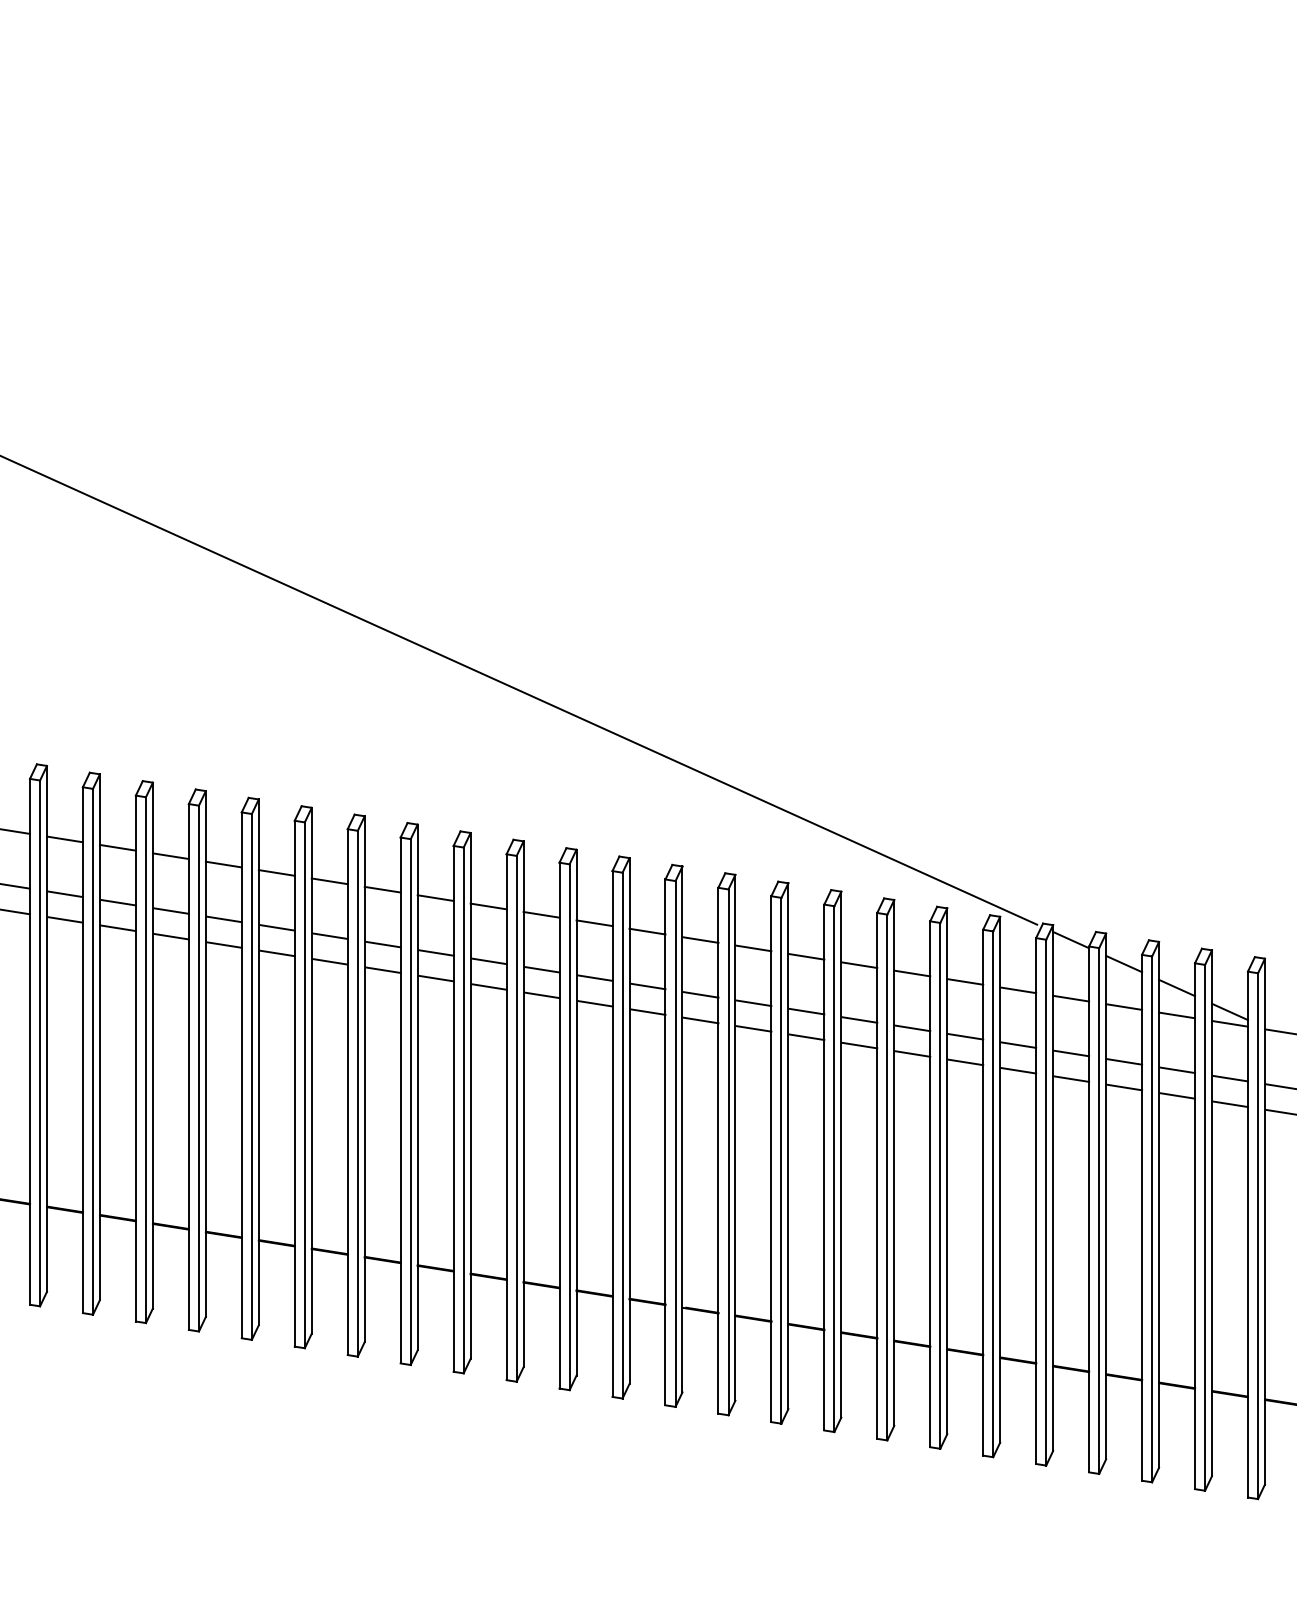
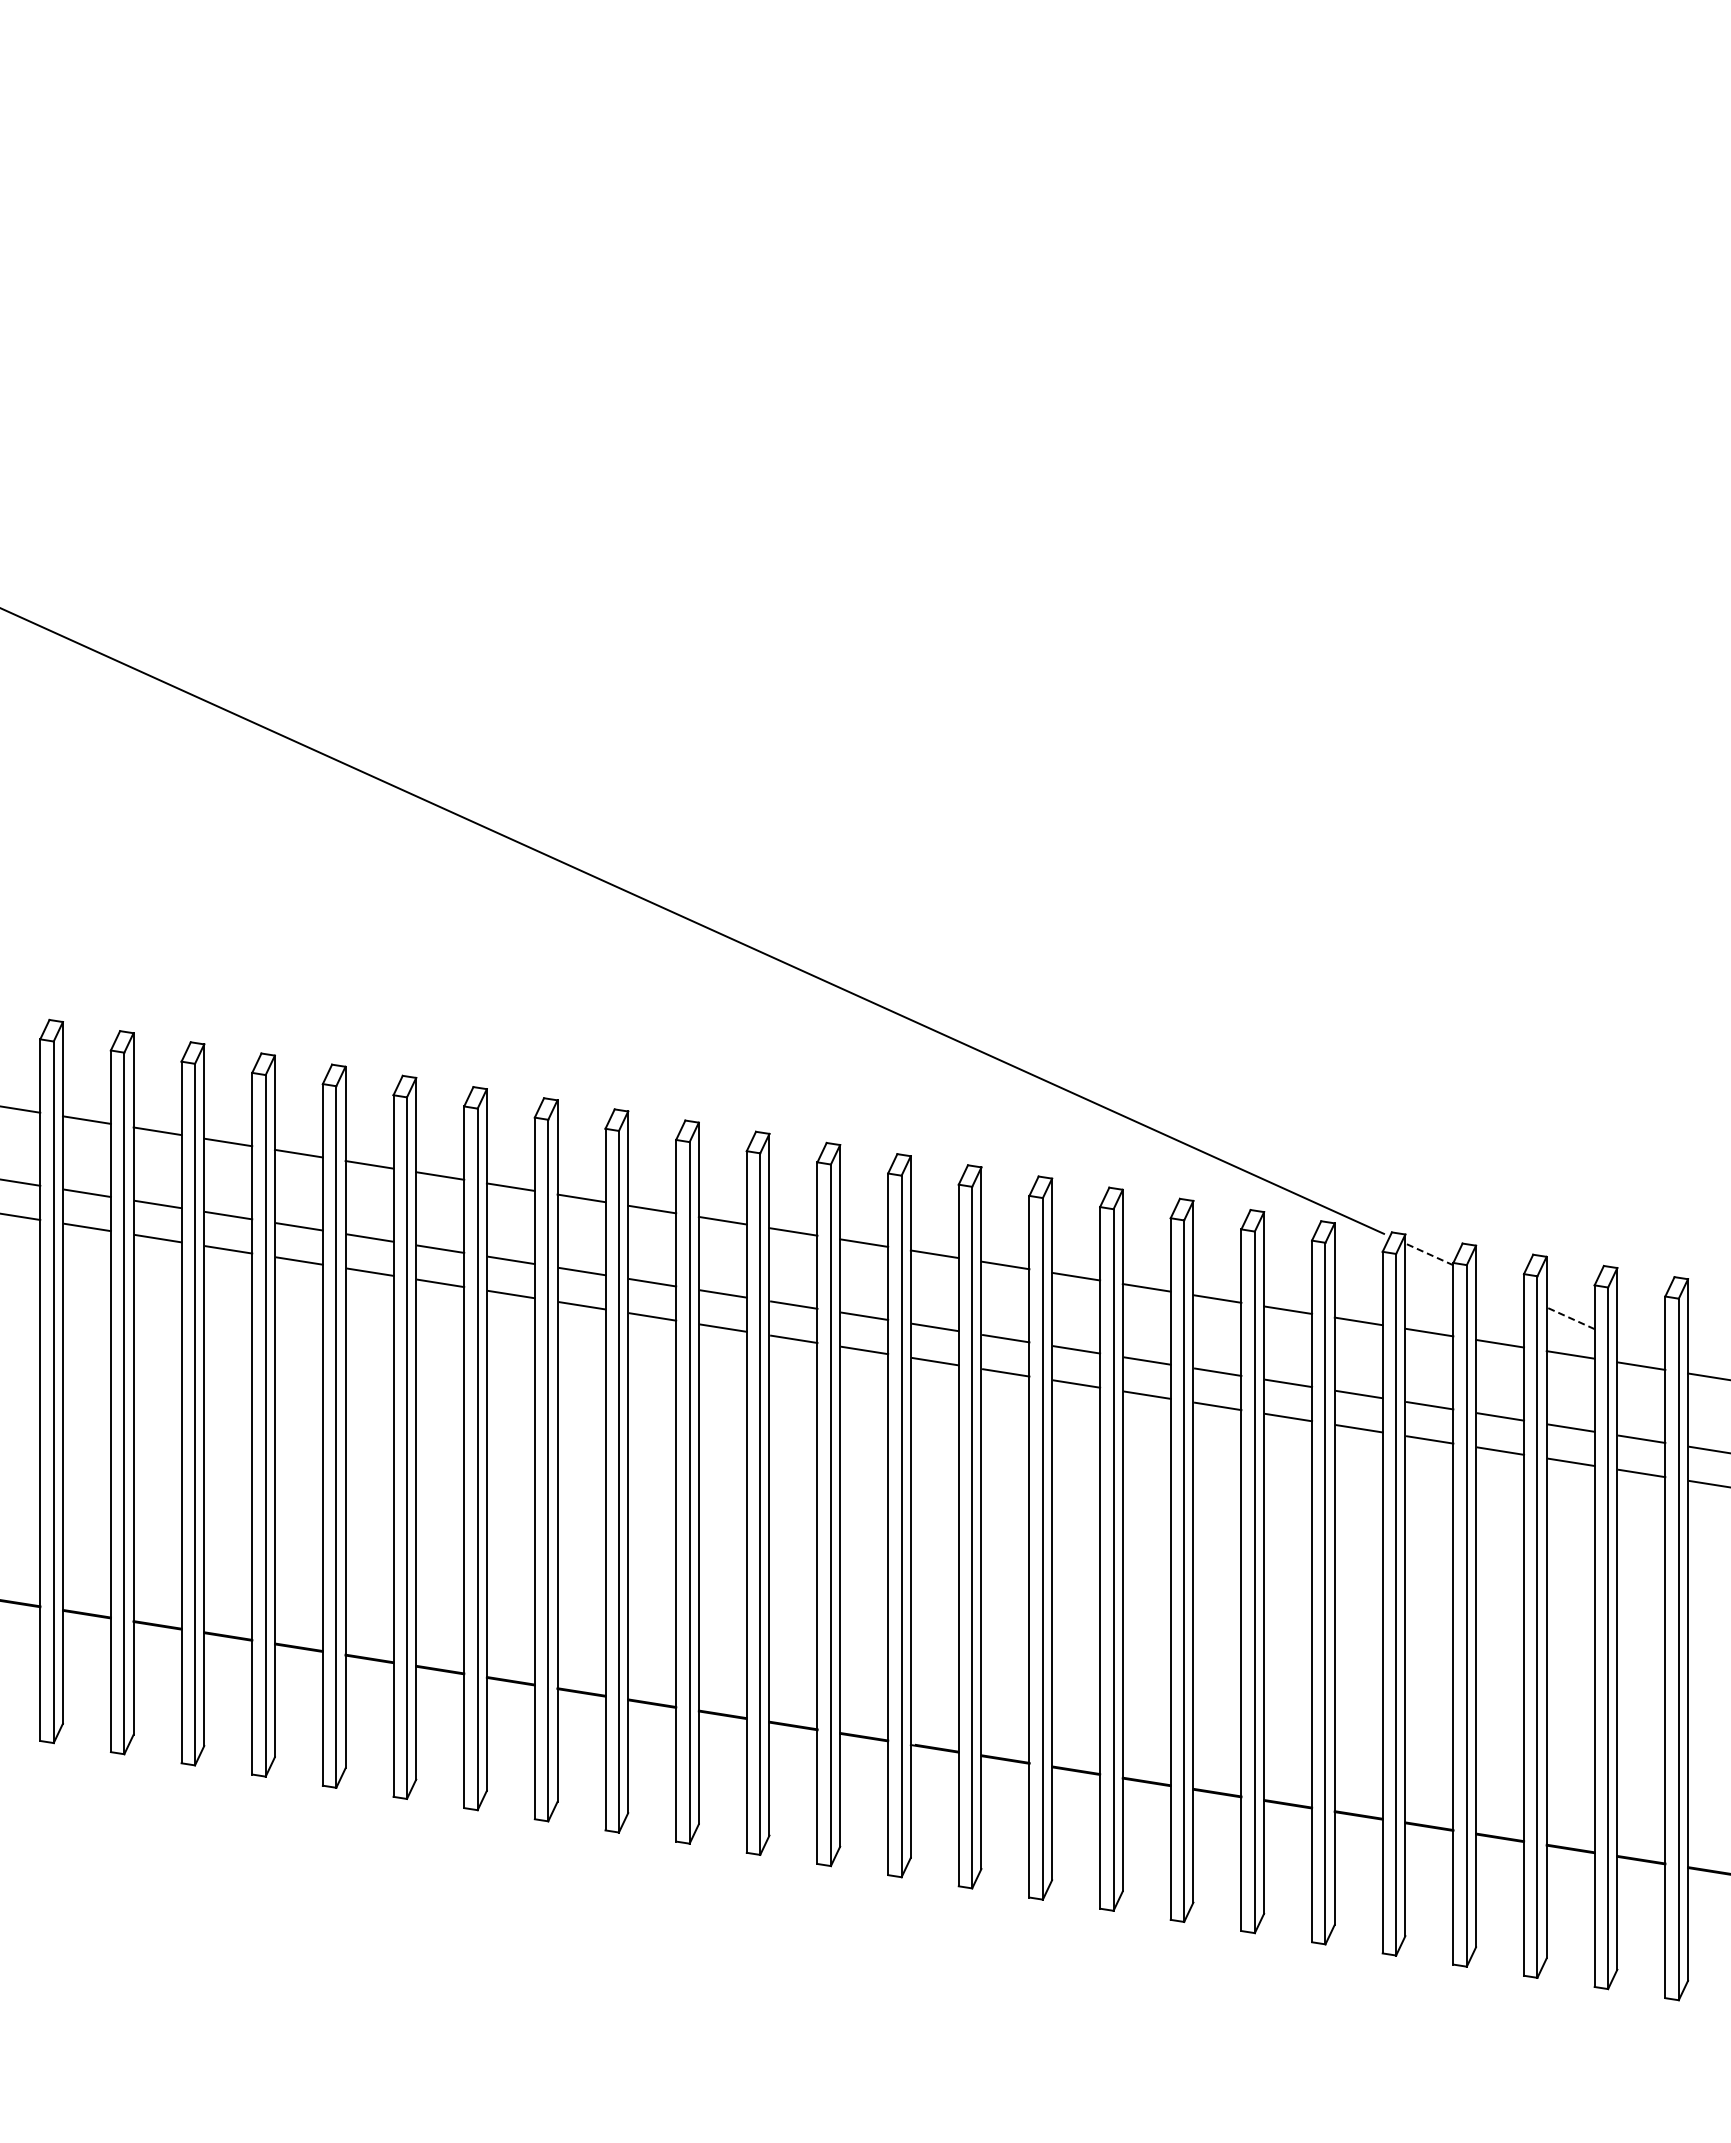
line: (1070, 940) -> (1428, 1254), solid -> dashed
line: (1124, 964) -> (1500, 1286), removed
line: (1176, 988) -> (1570, 1318), solid -> dashed
line: (1230, 1012) -> (1641, 1350), removed

